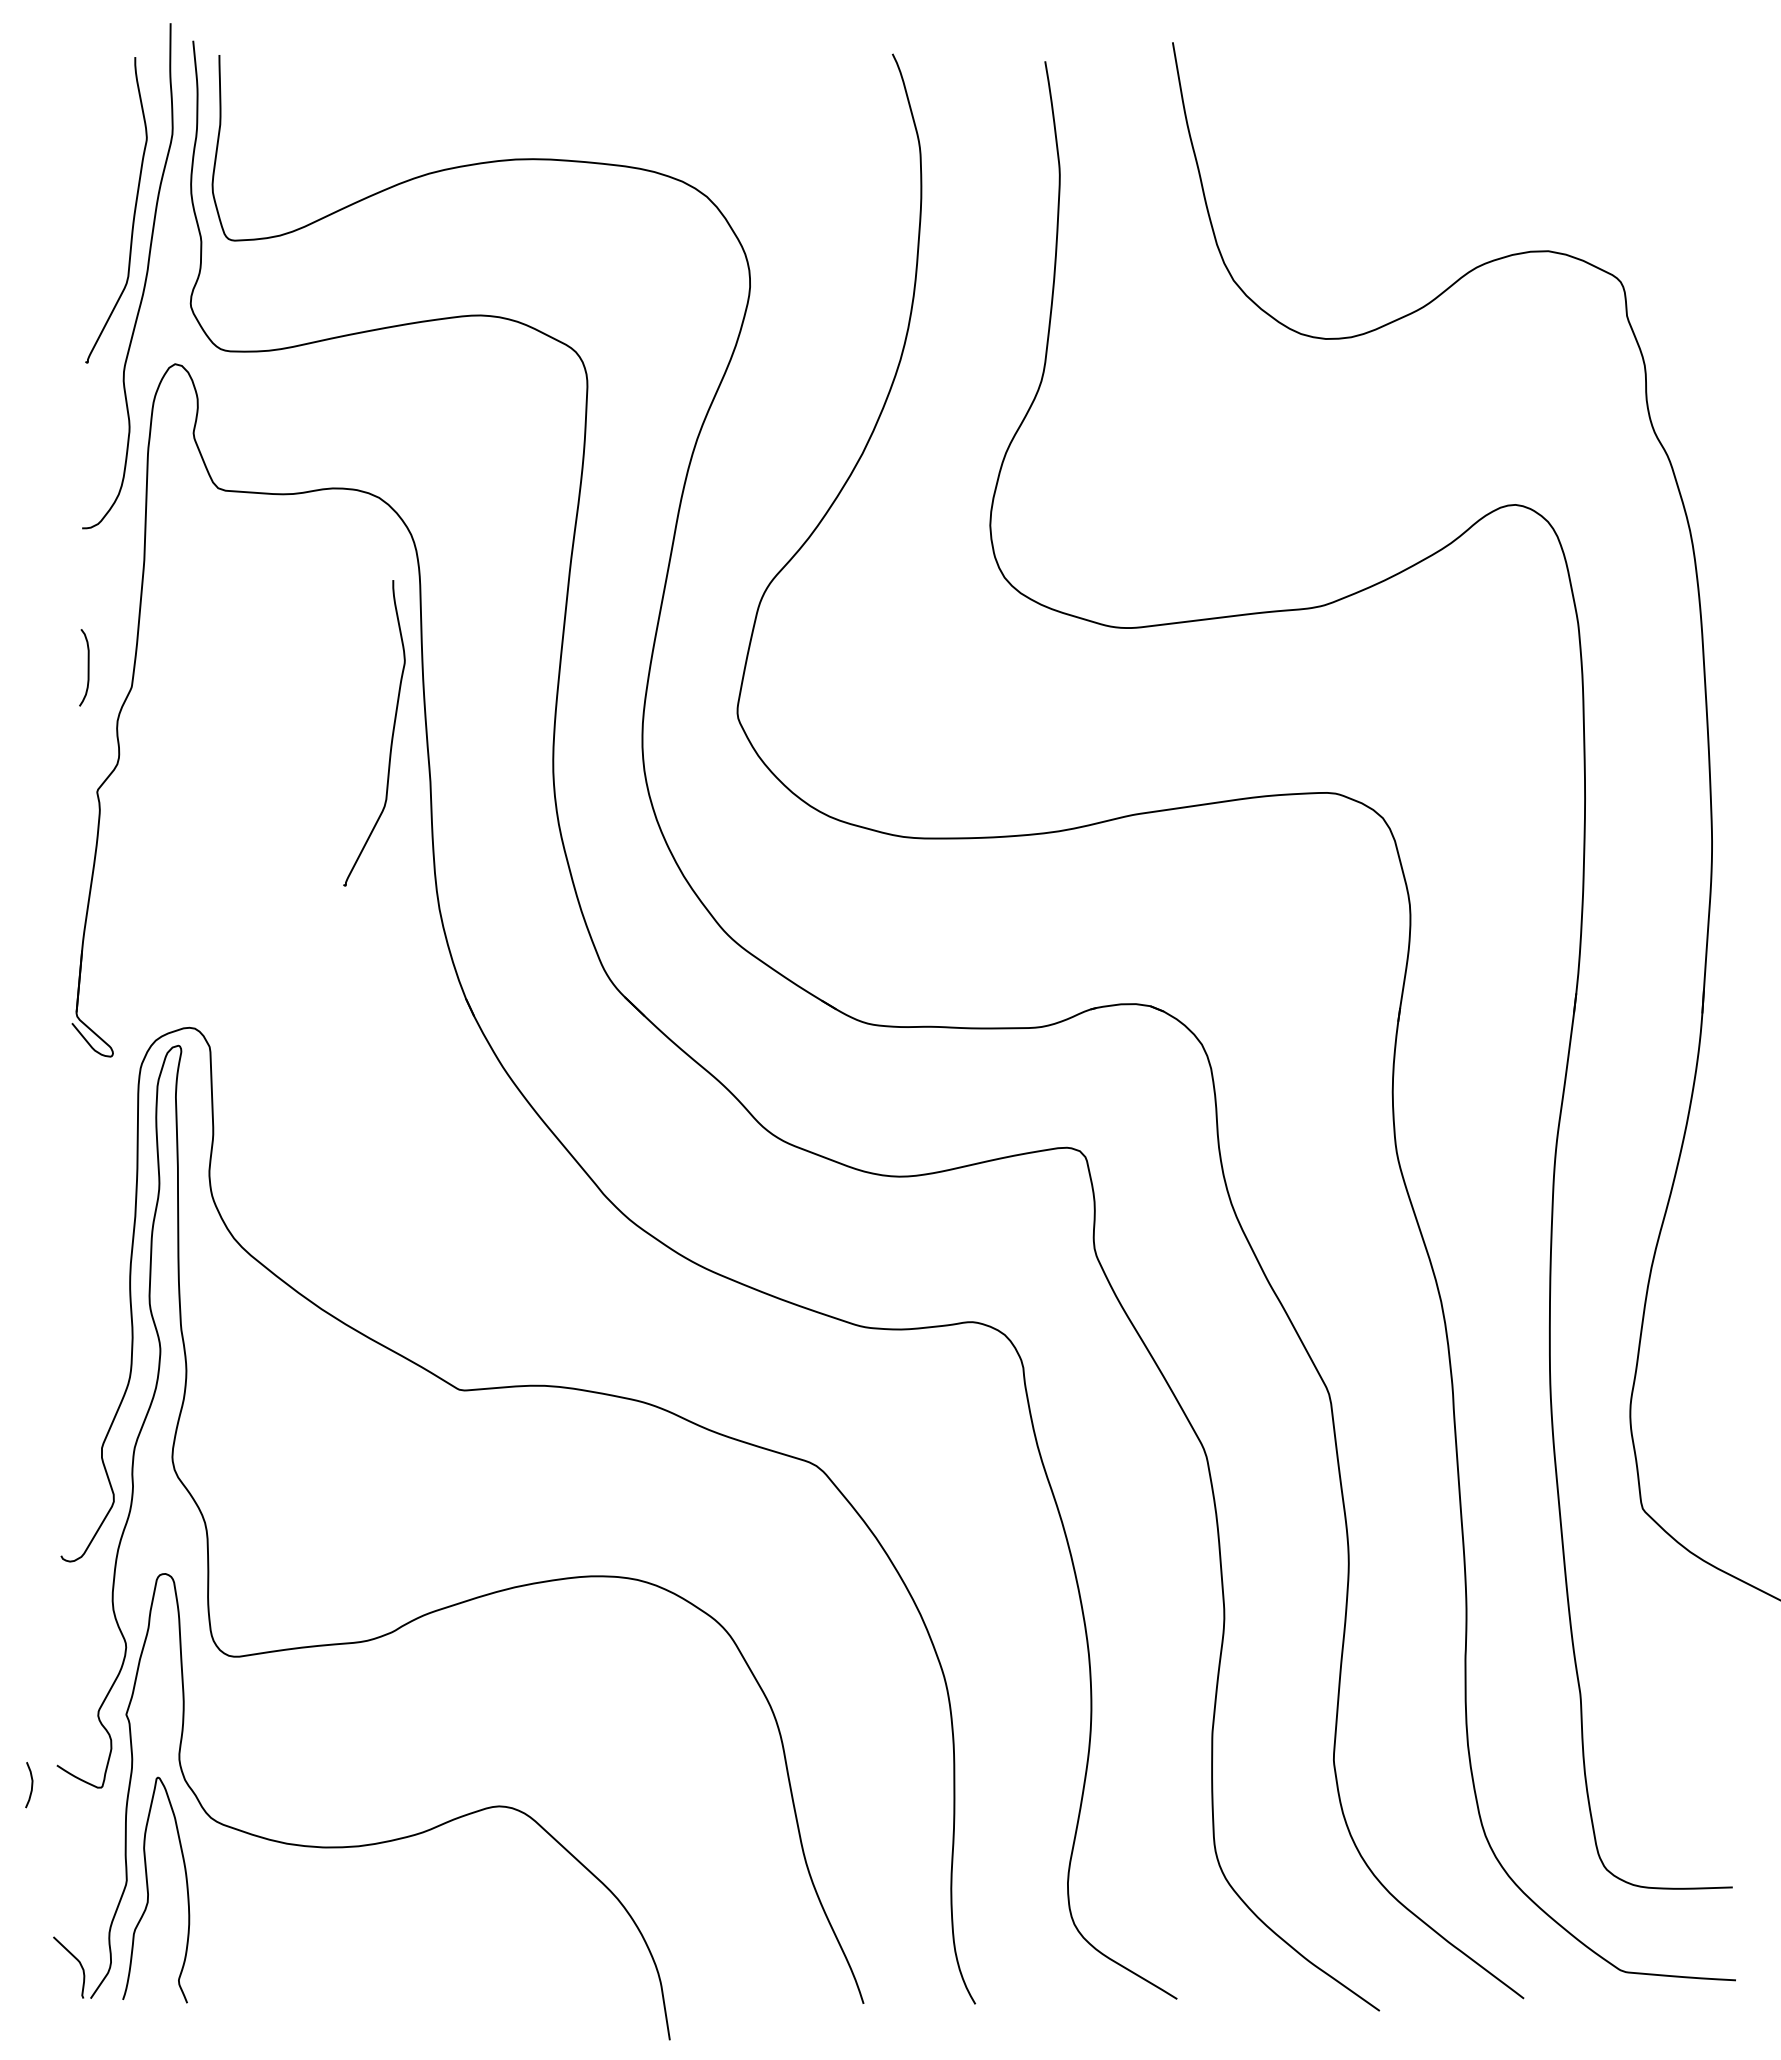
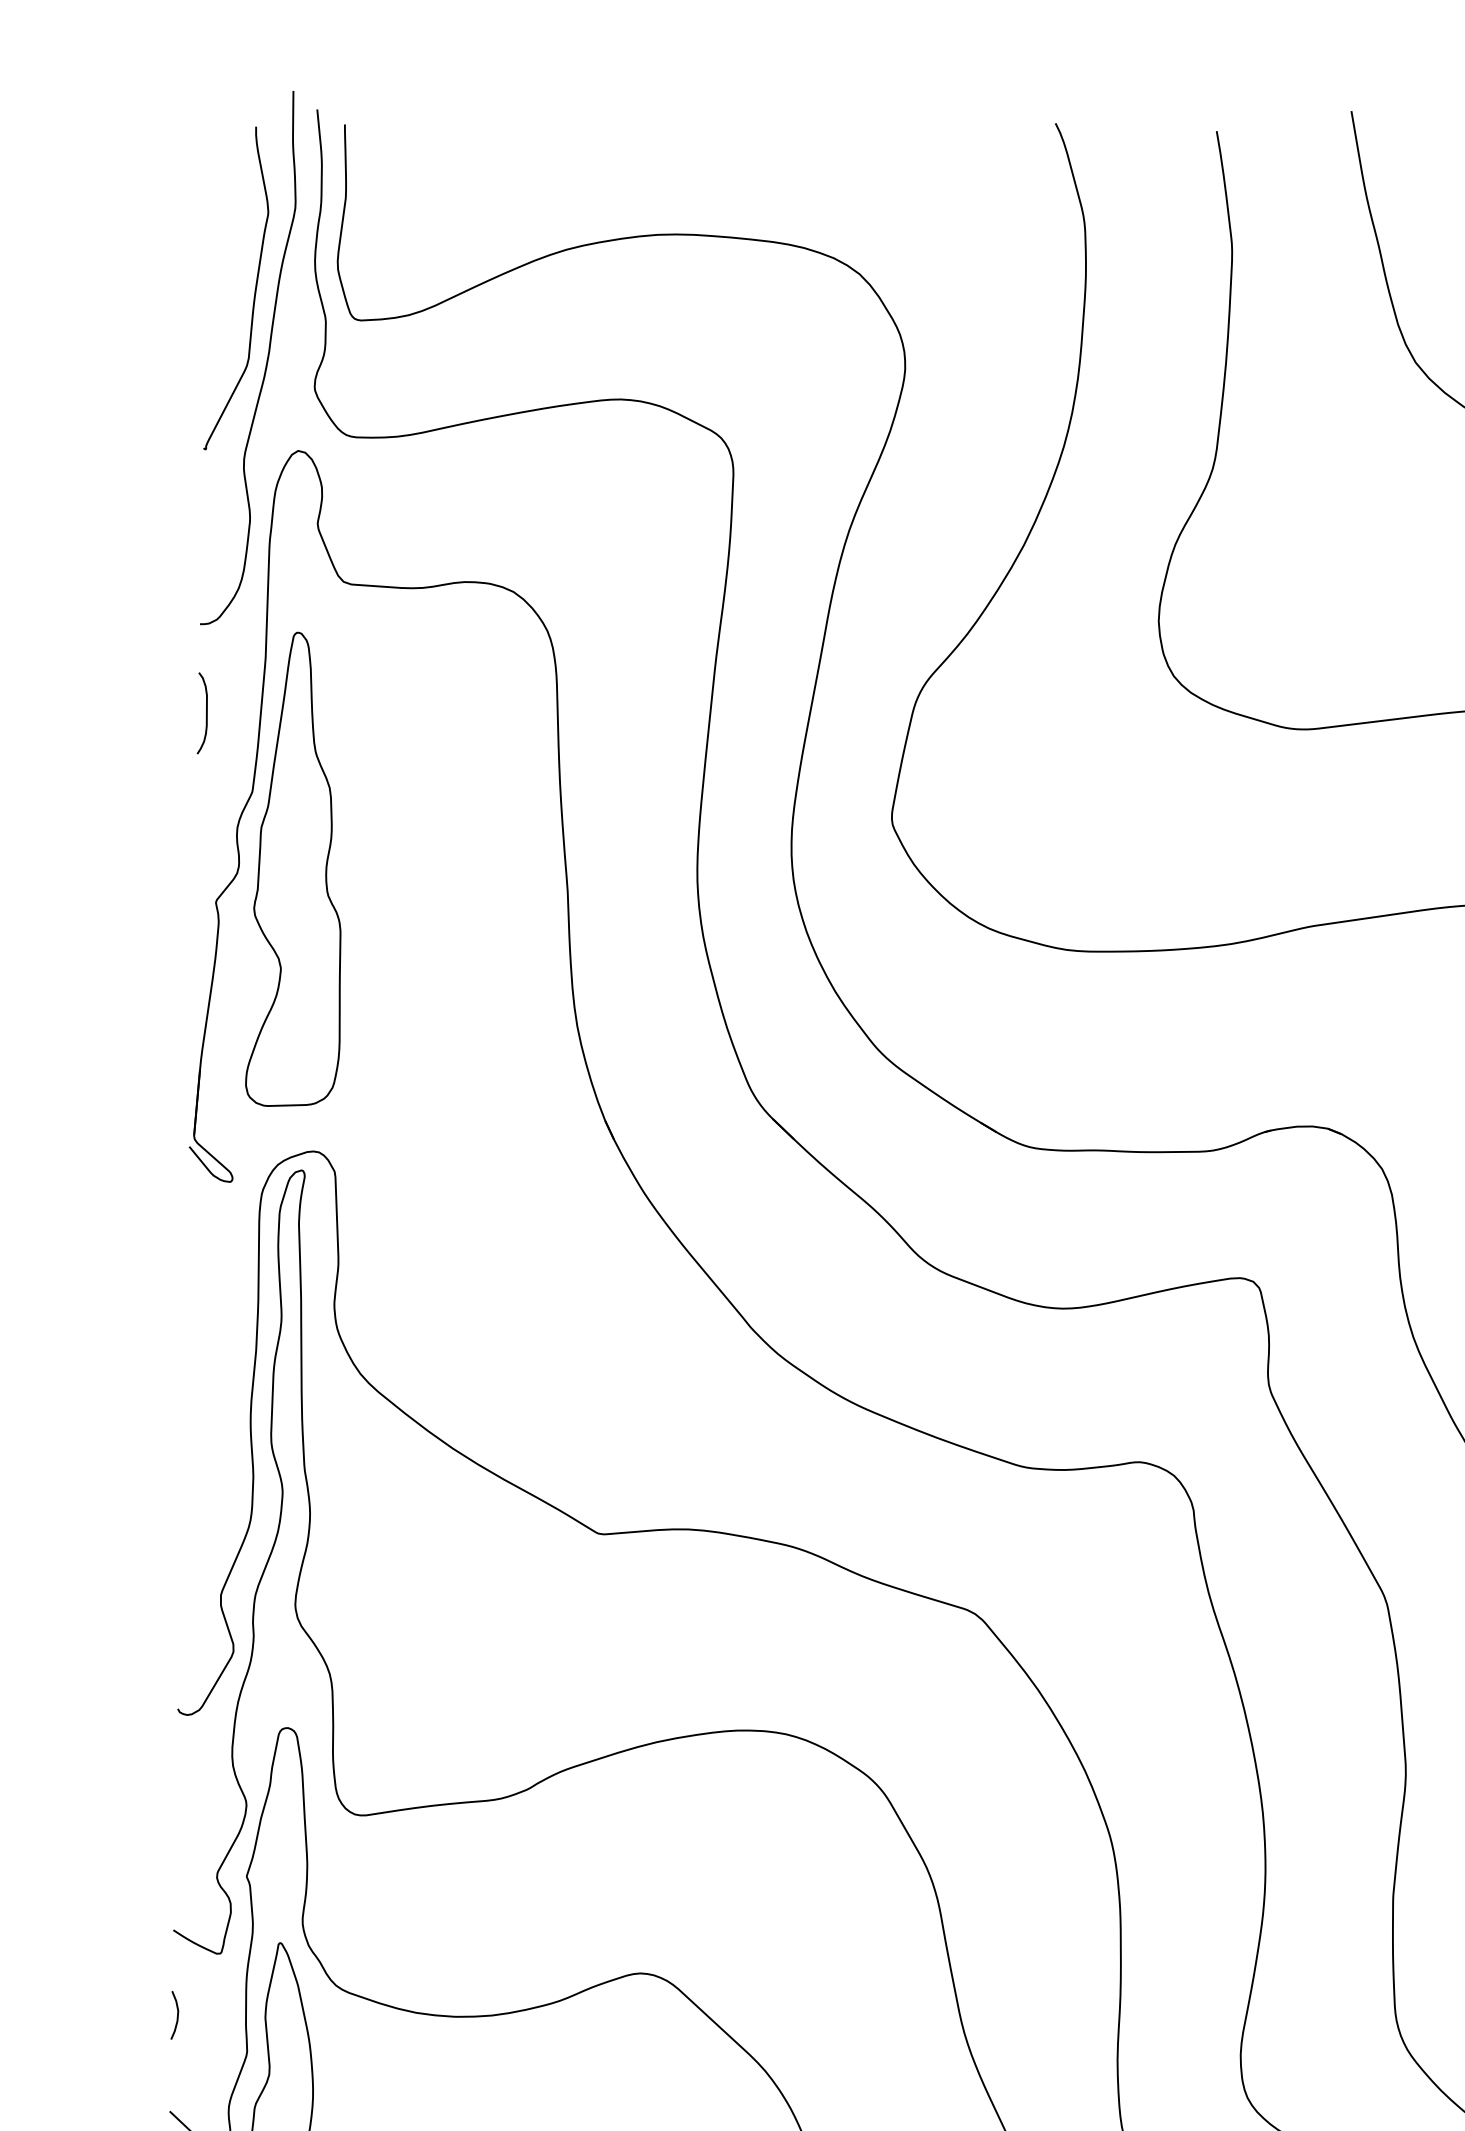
curve: (87, 667) -> (205, 713), moved
curve: (391, 736) -> (526, 843), removed
part: (170, 760) -> (293, 869), added
curve: (31, 1785) -> (177, 2015), moved

